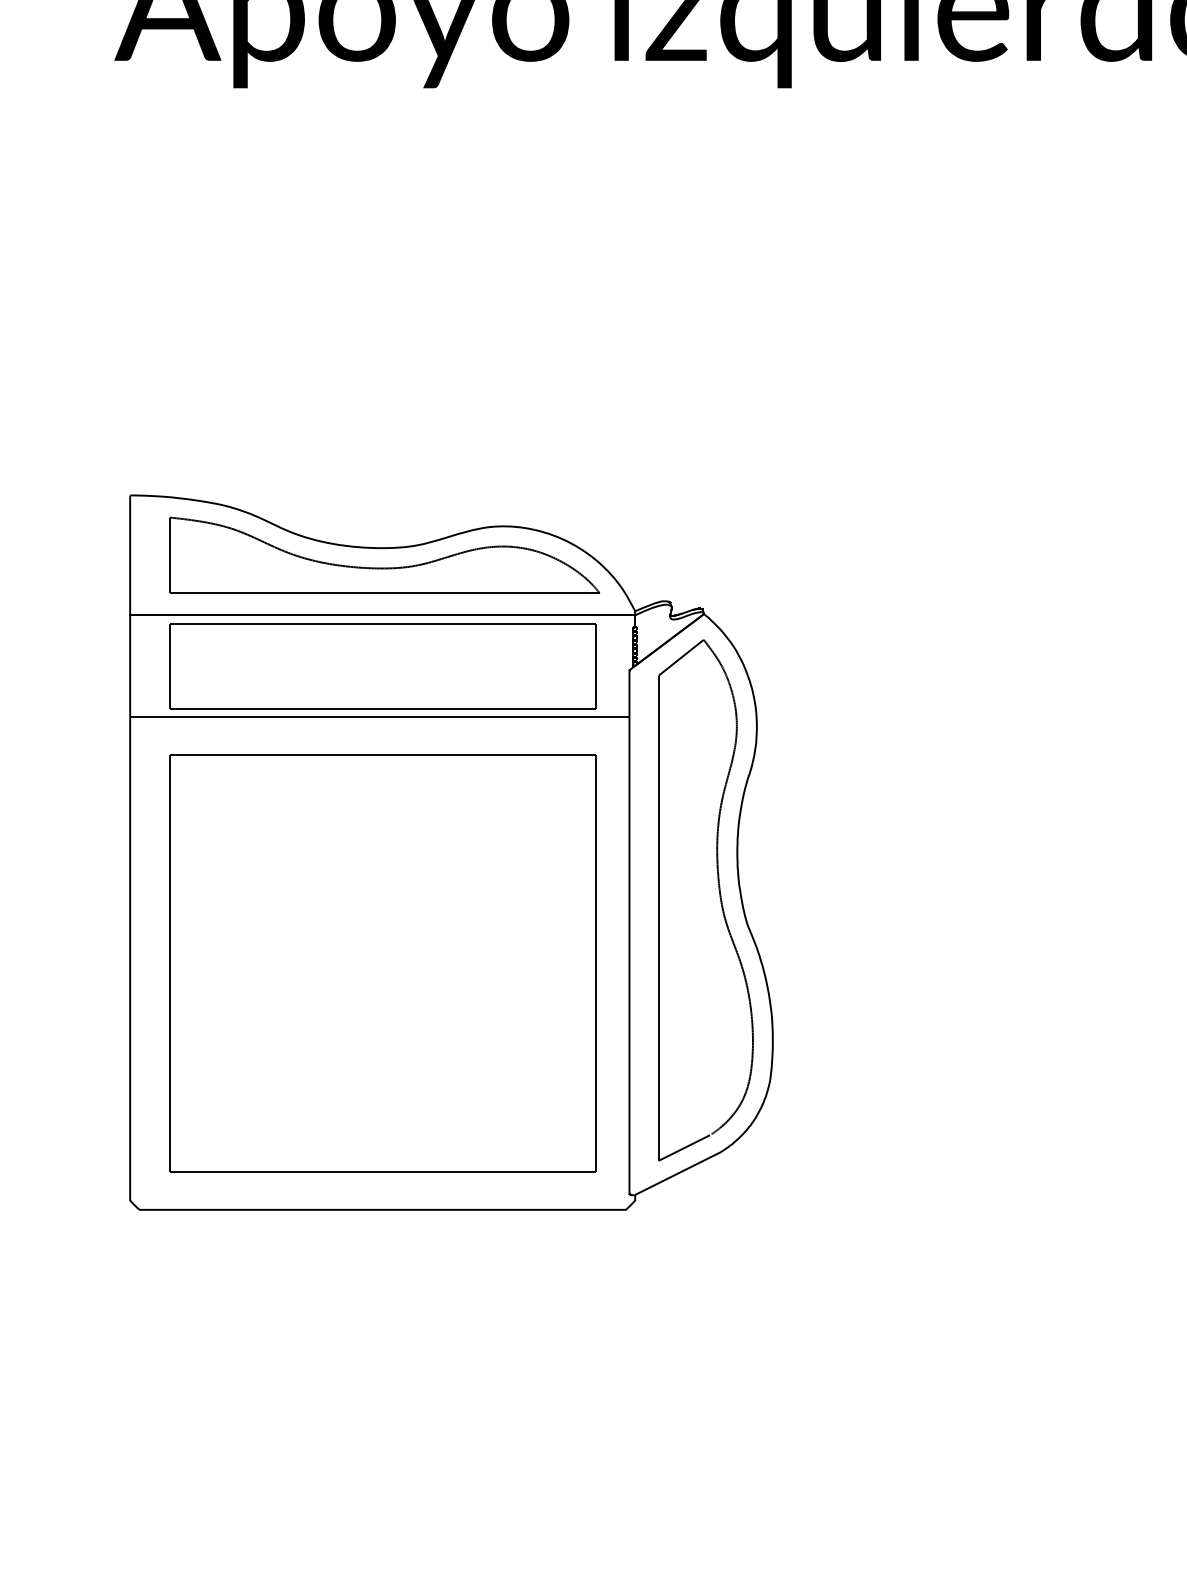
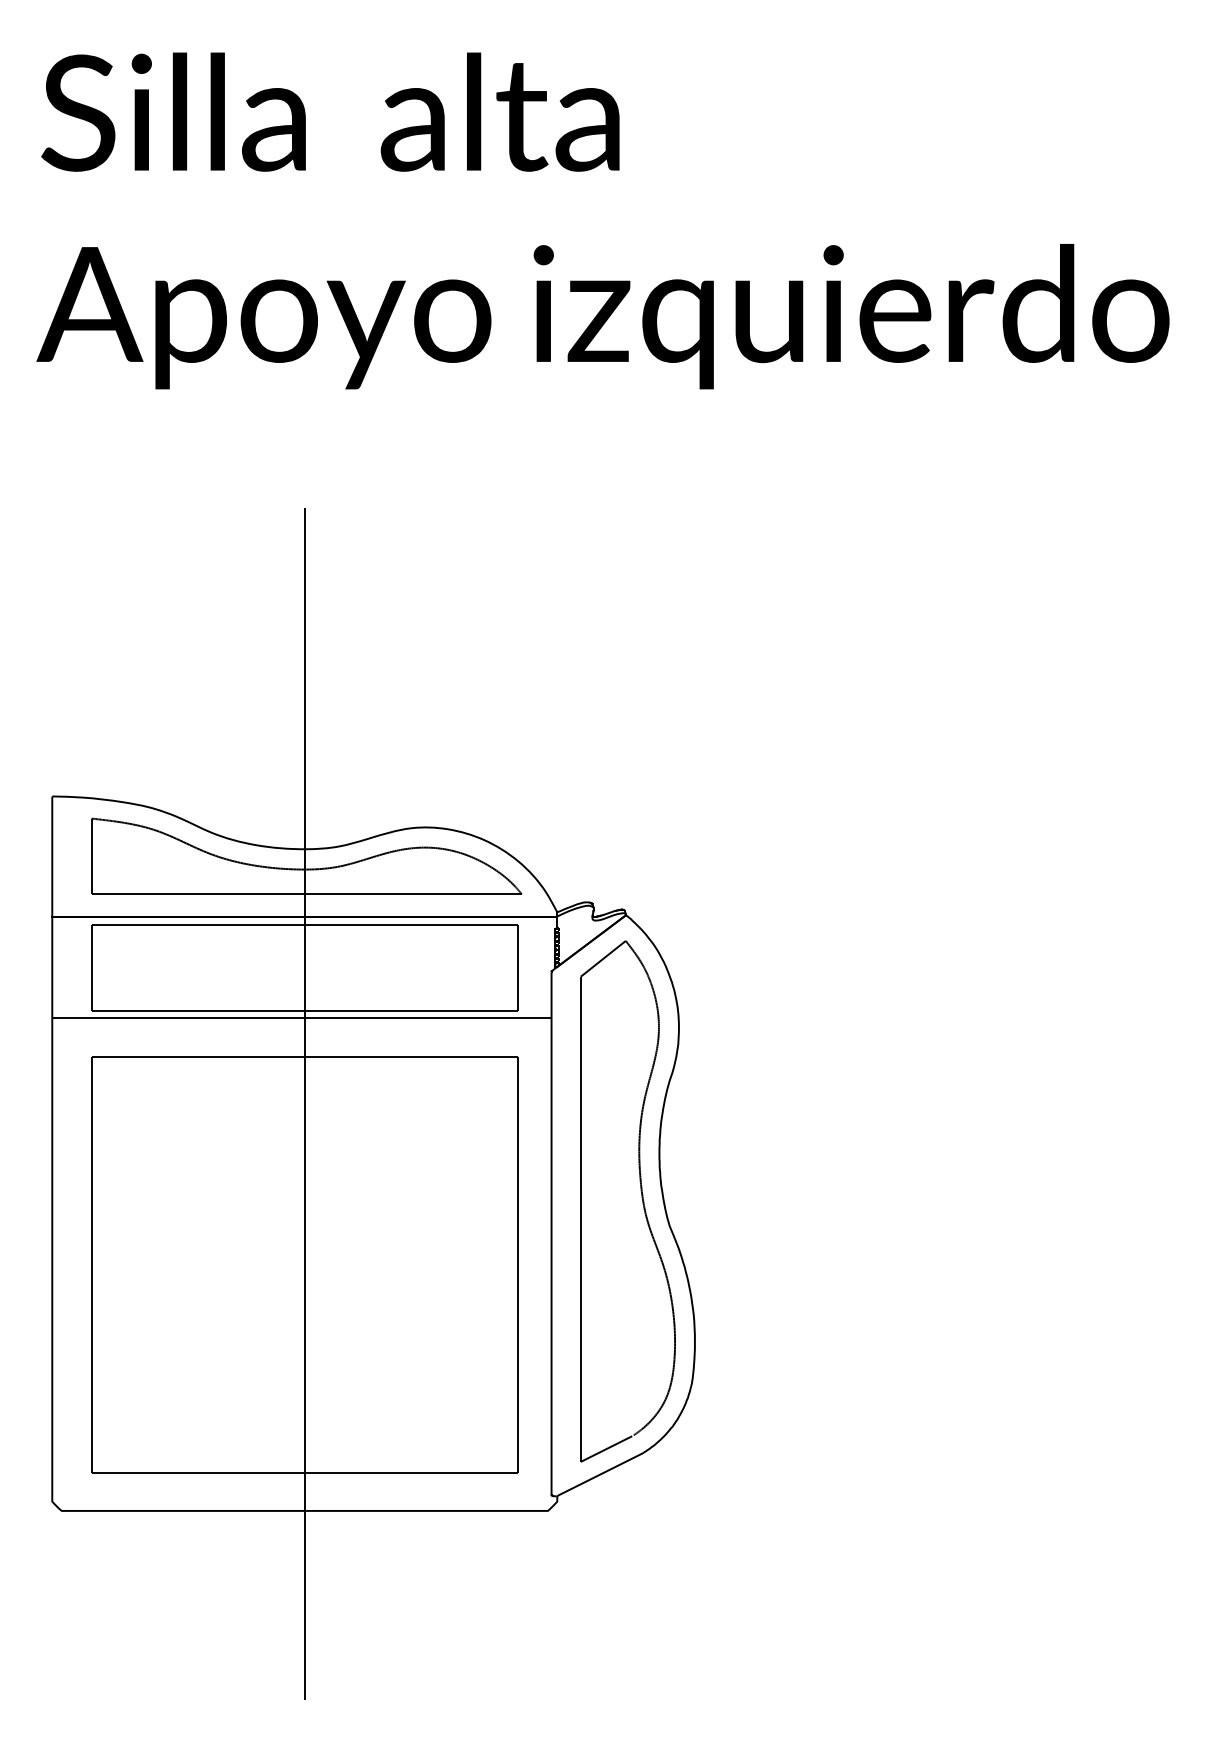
line: (382, 802) -> (304, 1103), added

